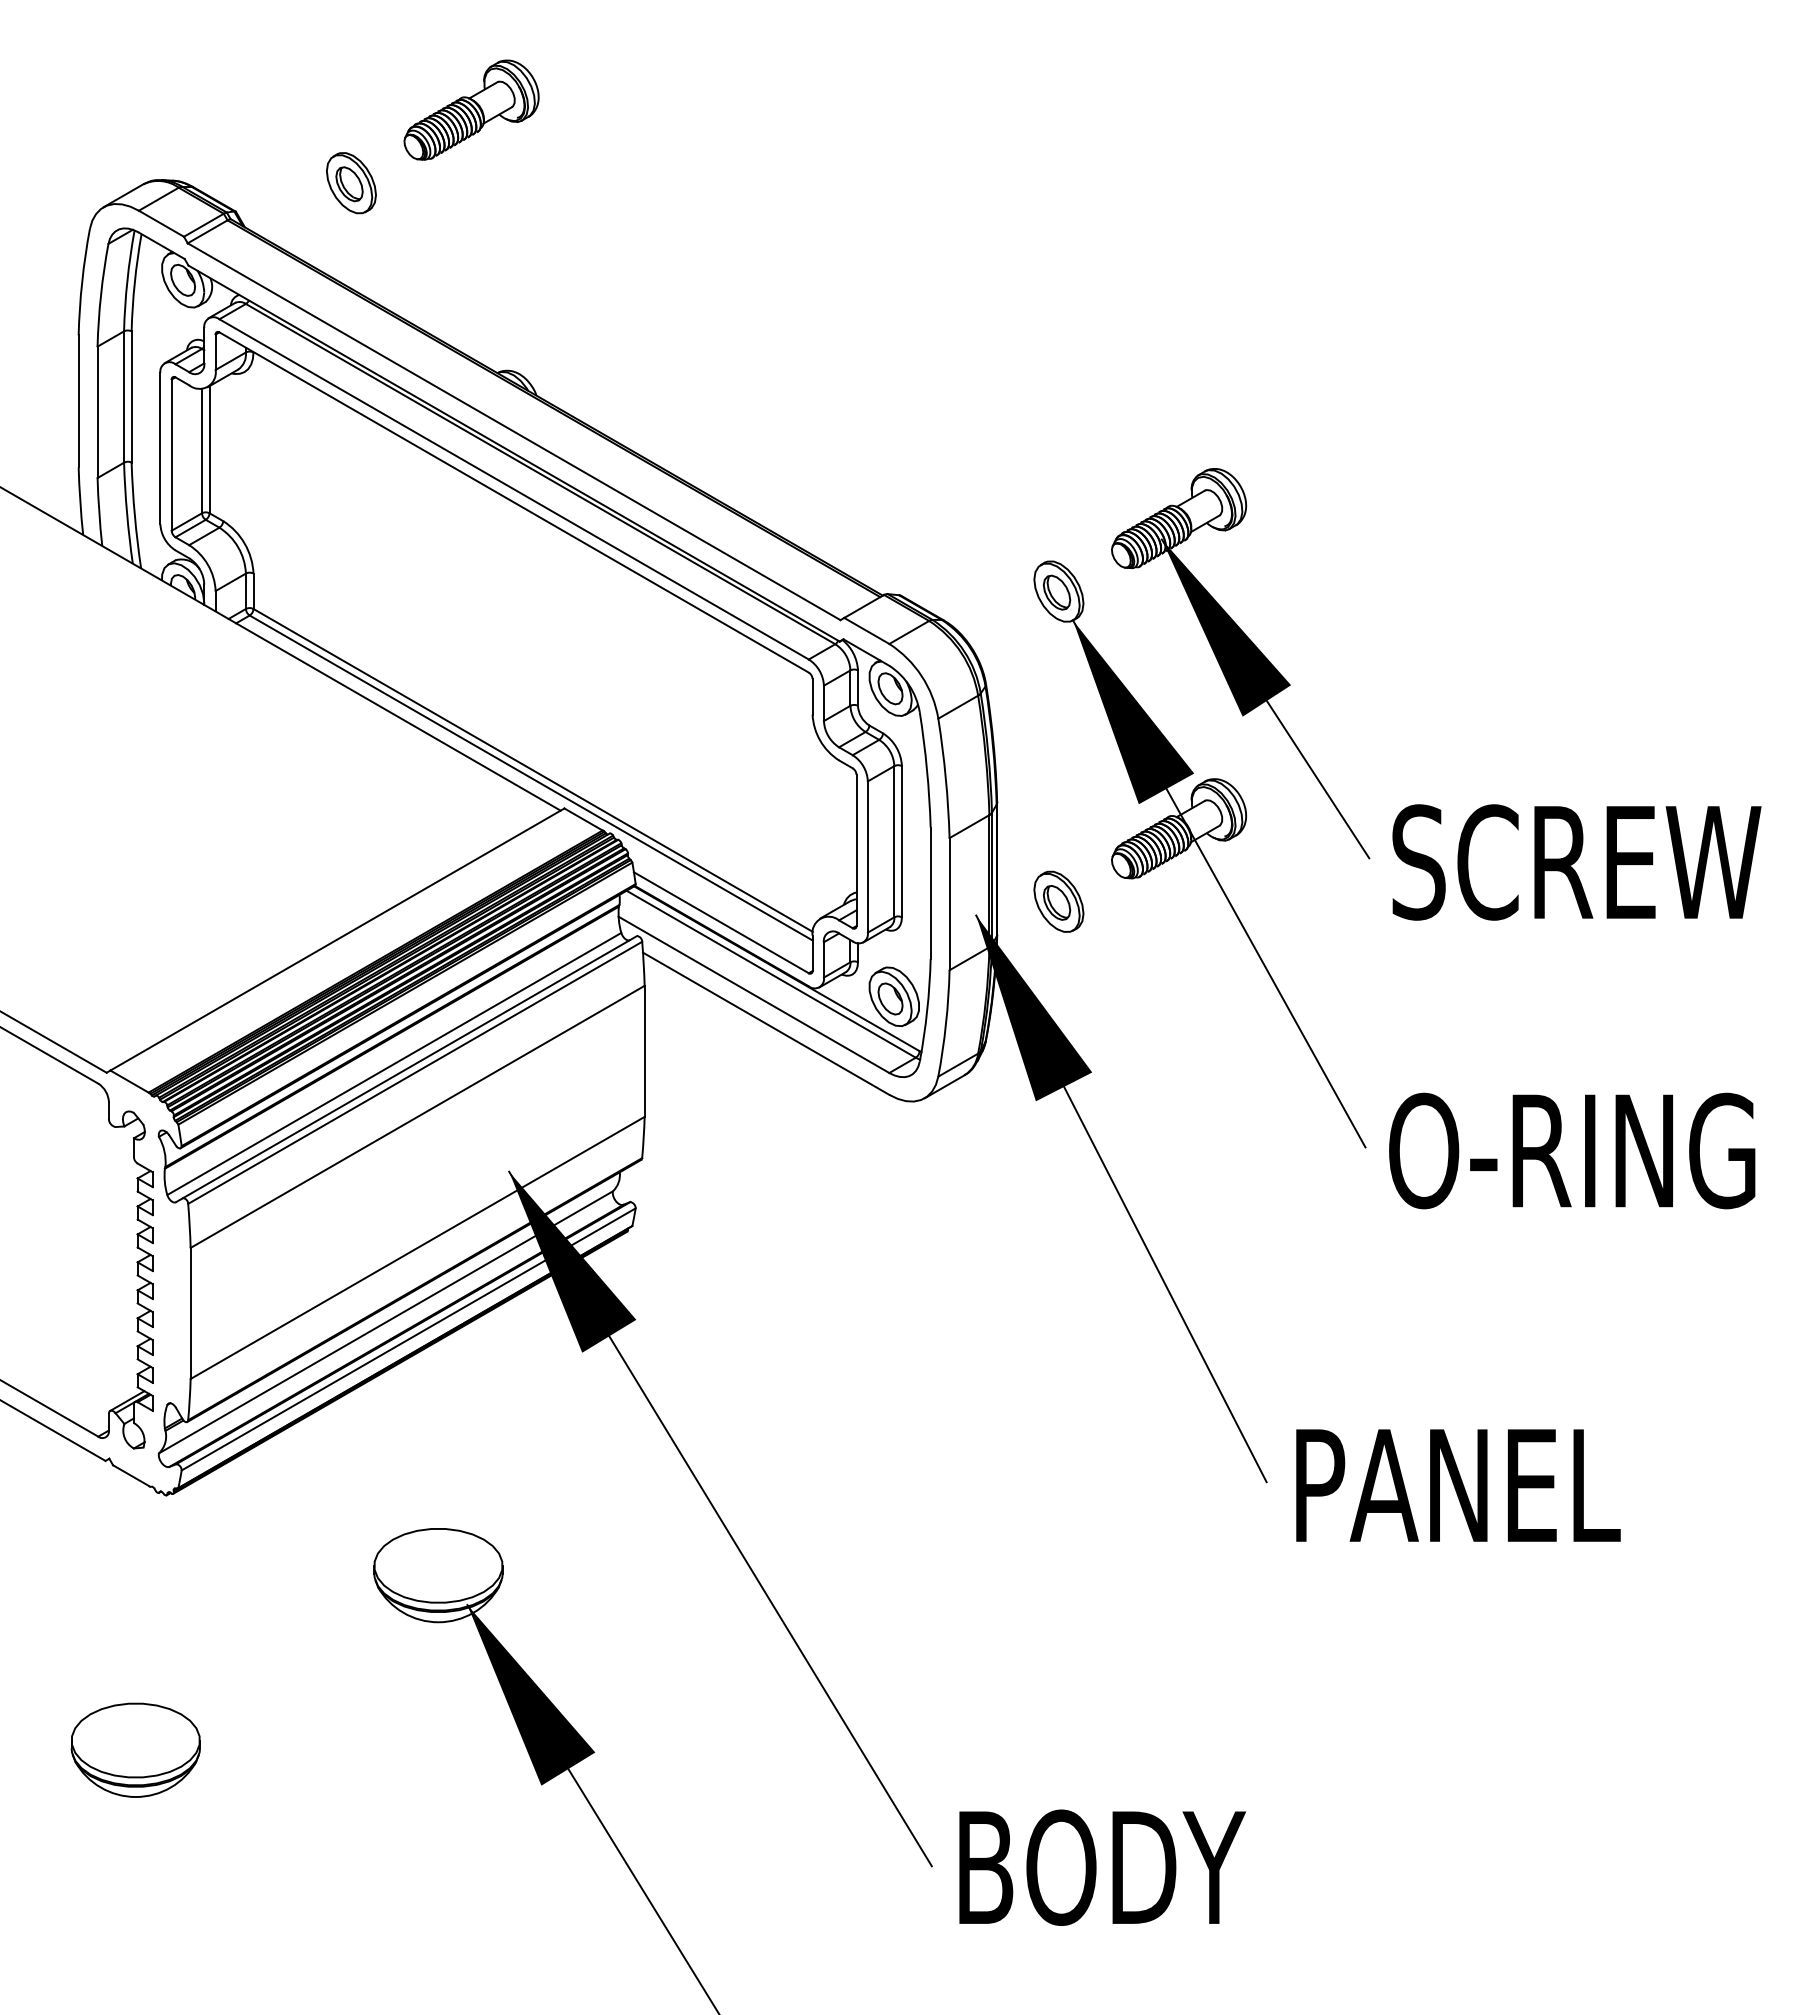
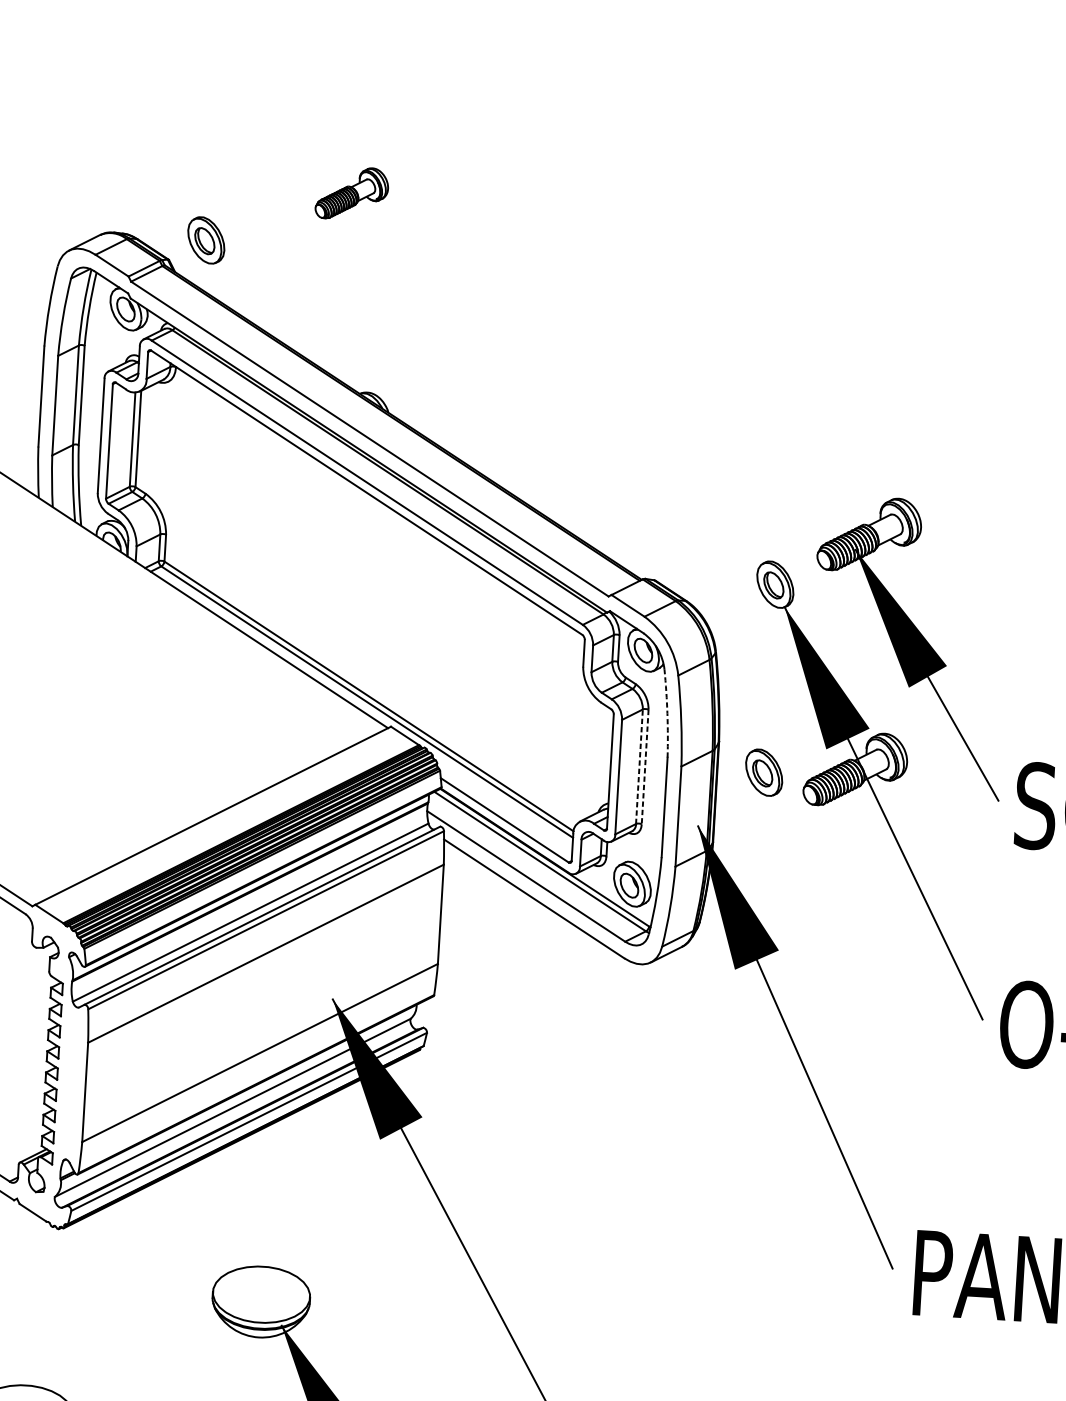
part: (471, 109) -> (352, 193), size x0.7
part: (351, 183) -> (206, 240), moved
arc: (927, 769) -> (667, 713), solid -> dashed
line: (894, 841) -> (639, 766), solid -> dashed
line: (901, 841) -> (644, 766), solid -> dashed
part: (1058, 901) -> (763, 772), moved

